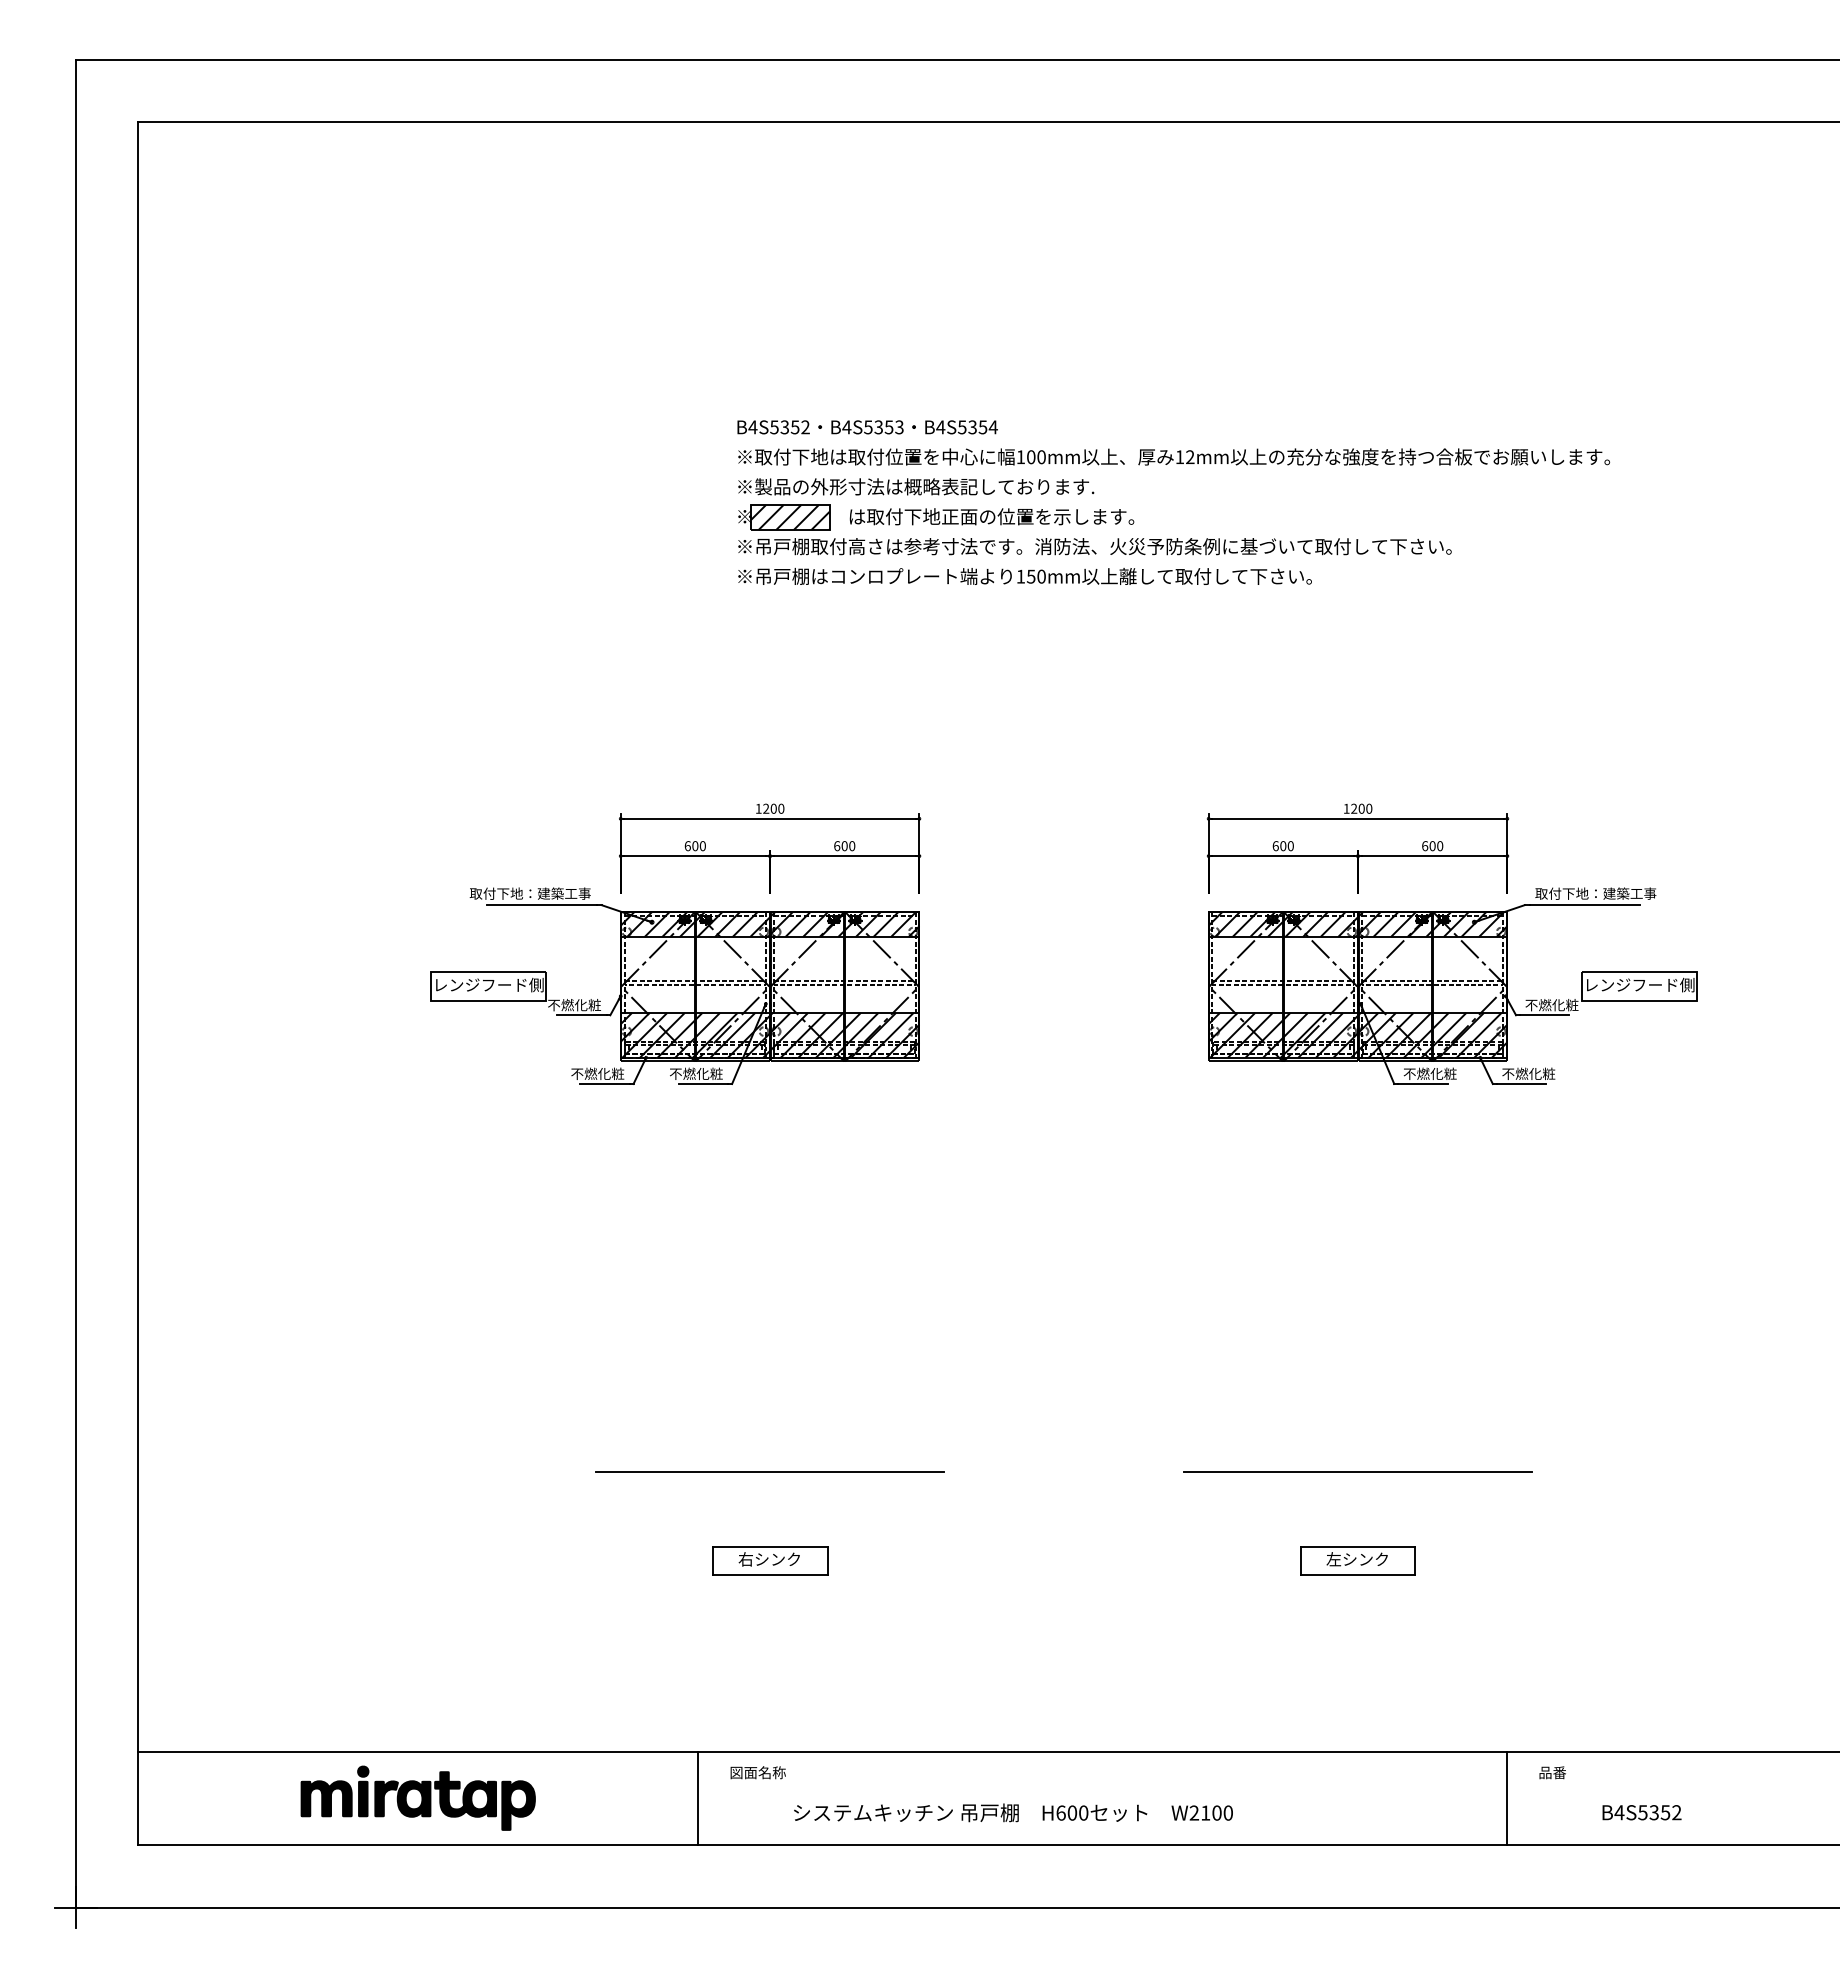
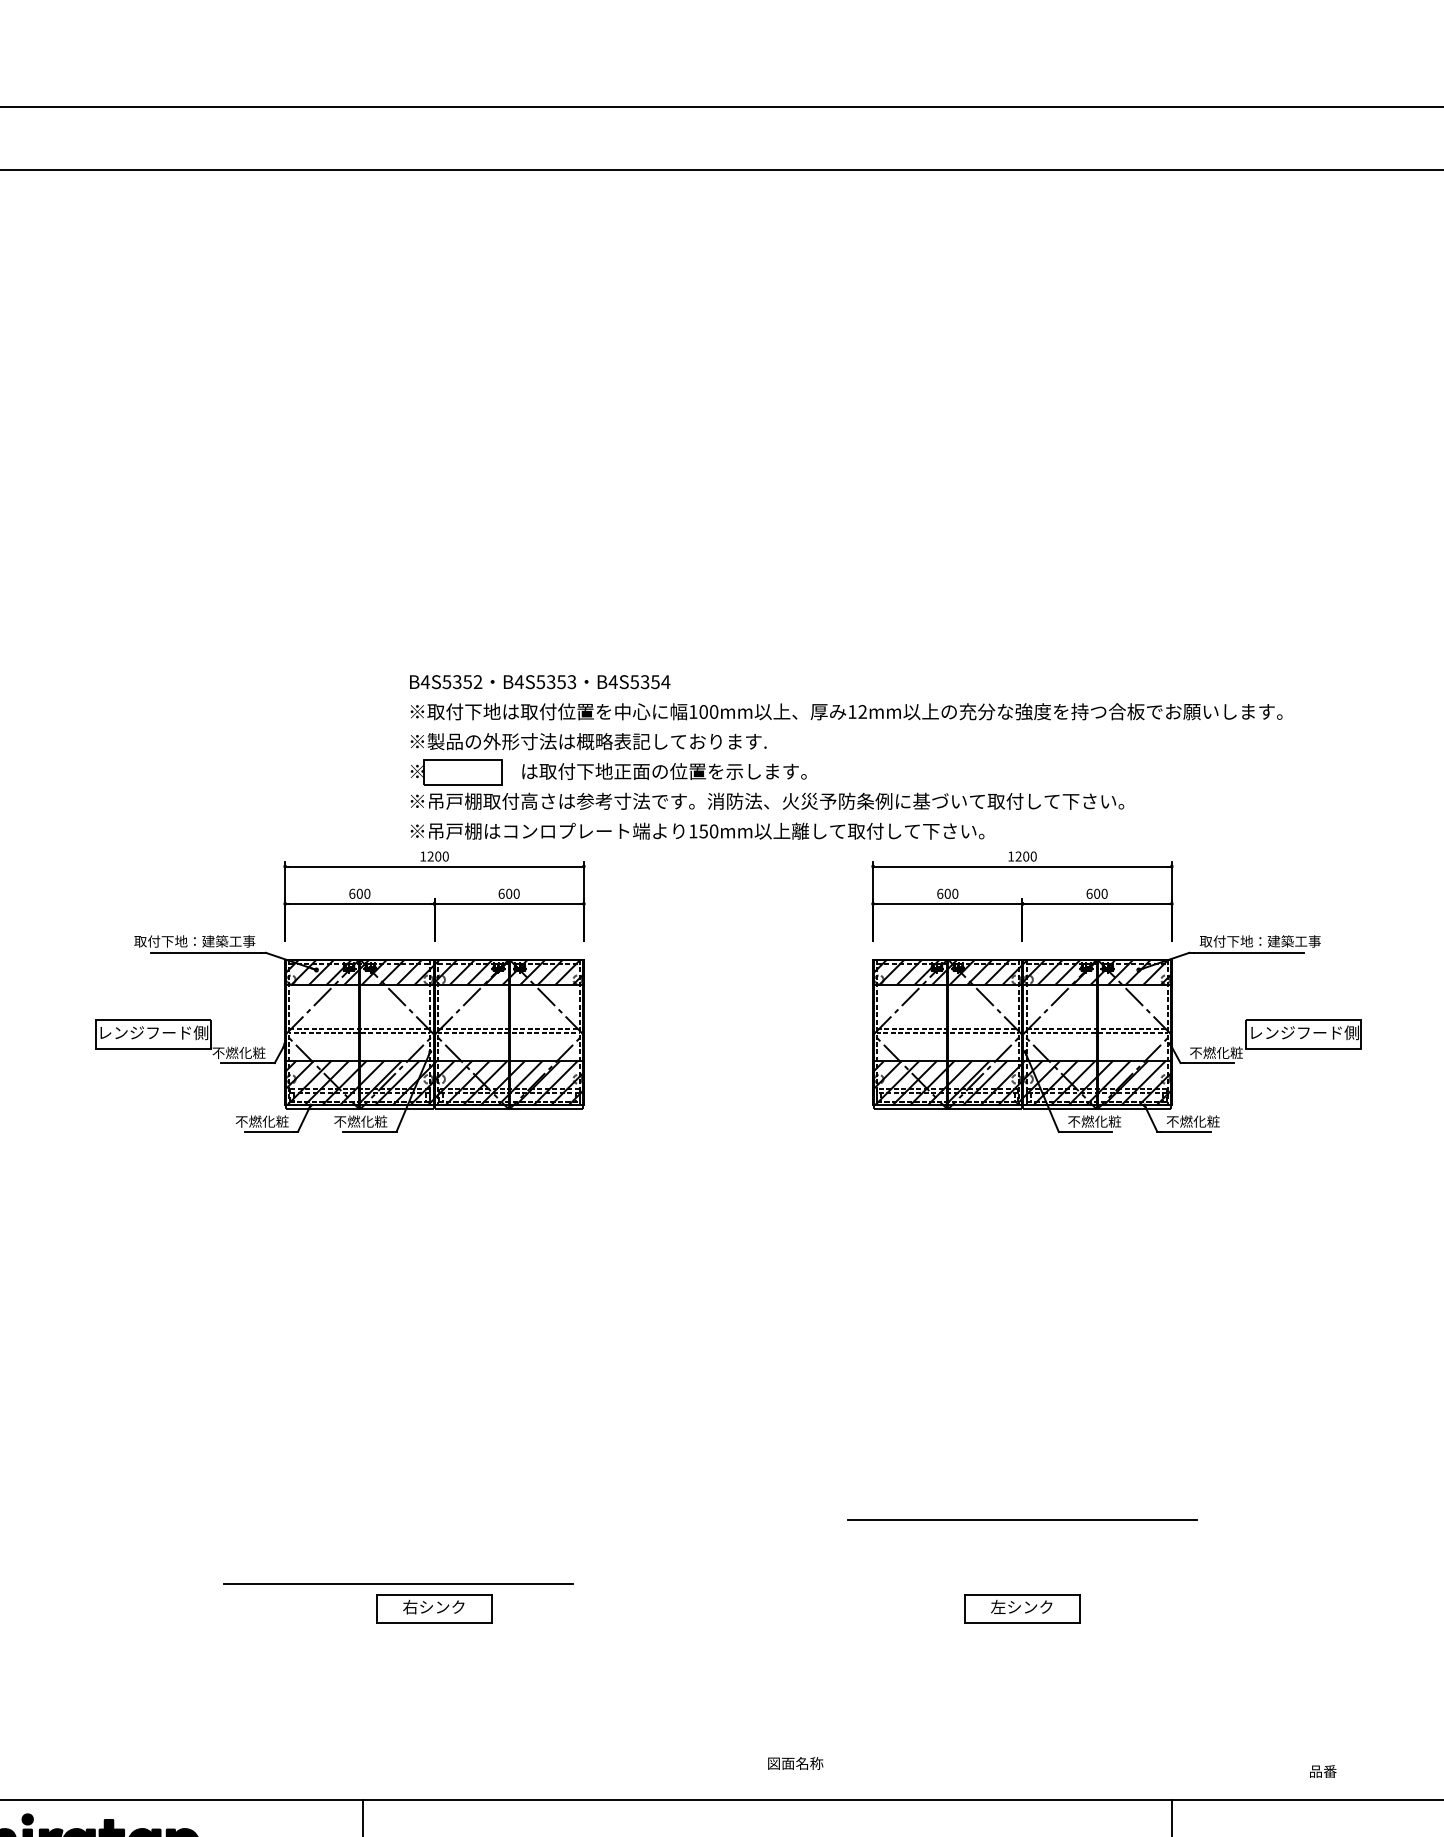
part: (1171, 538) -> (843, 793), moved
line: (769, 1471) -> (397, 1583), moved
text: (757, 1772) -> (794, 1763), moved
text: (1552, 1772) -> (1322, 1771), moved

